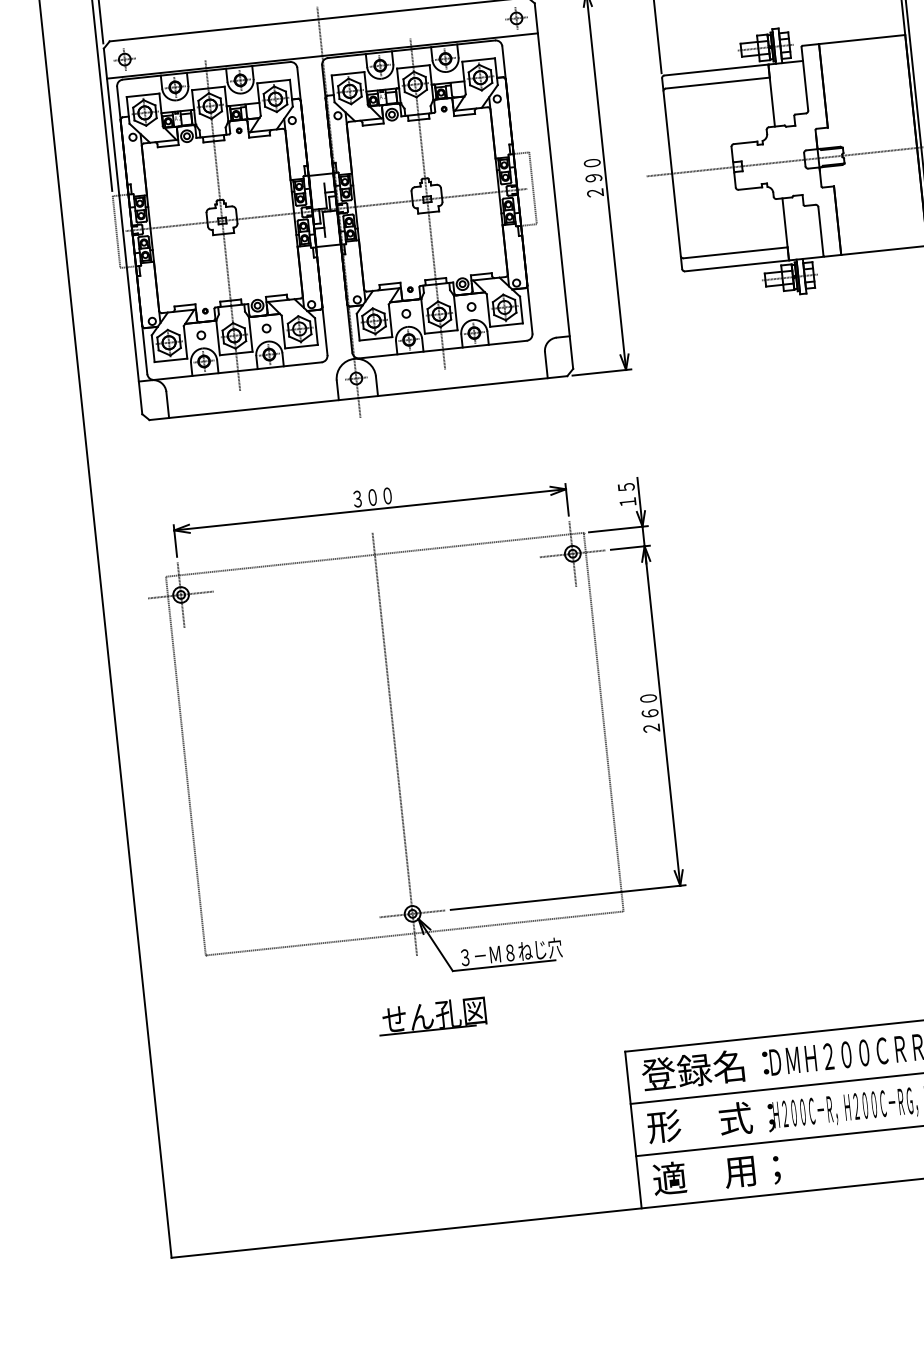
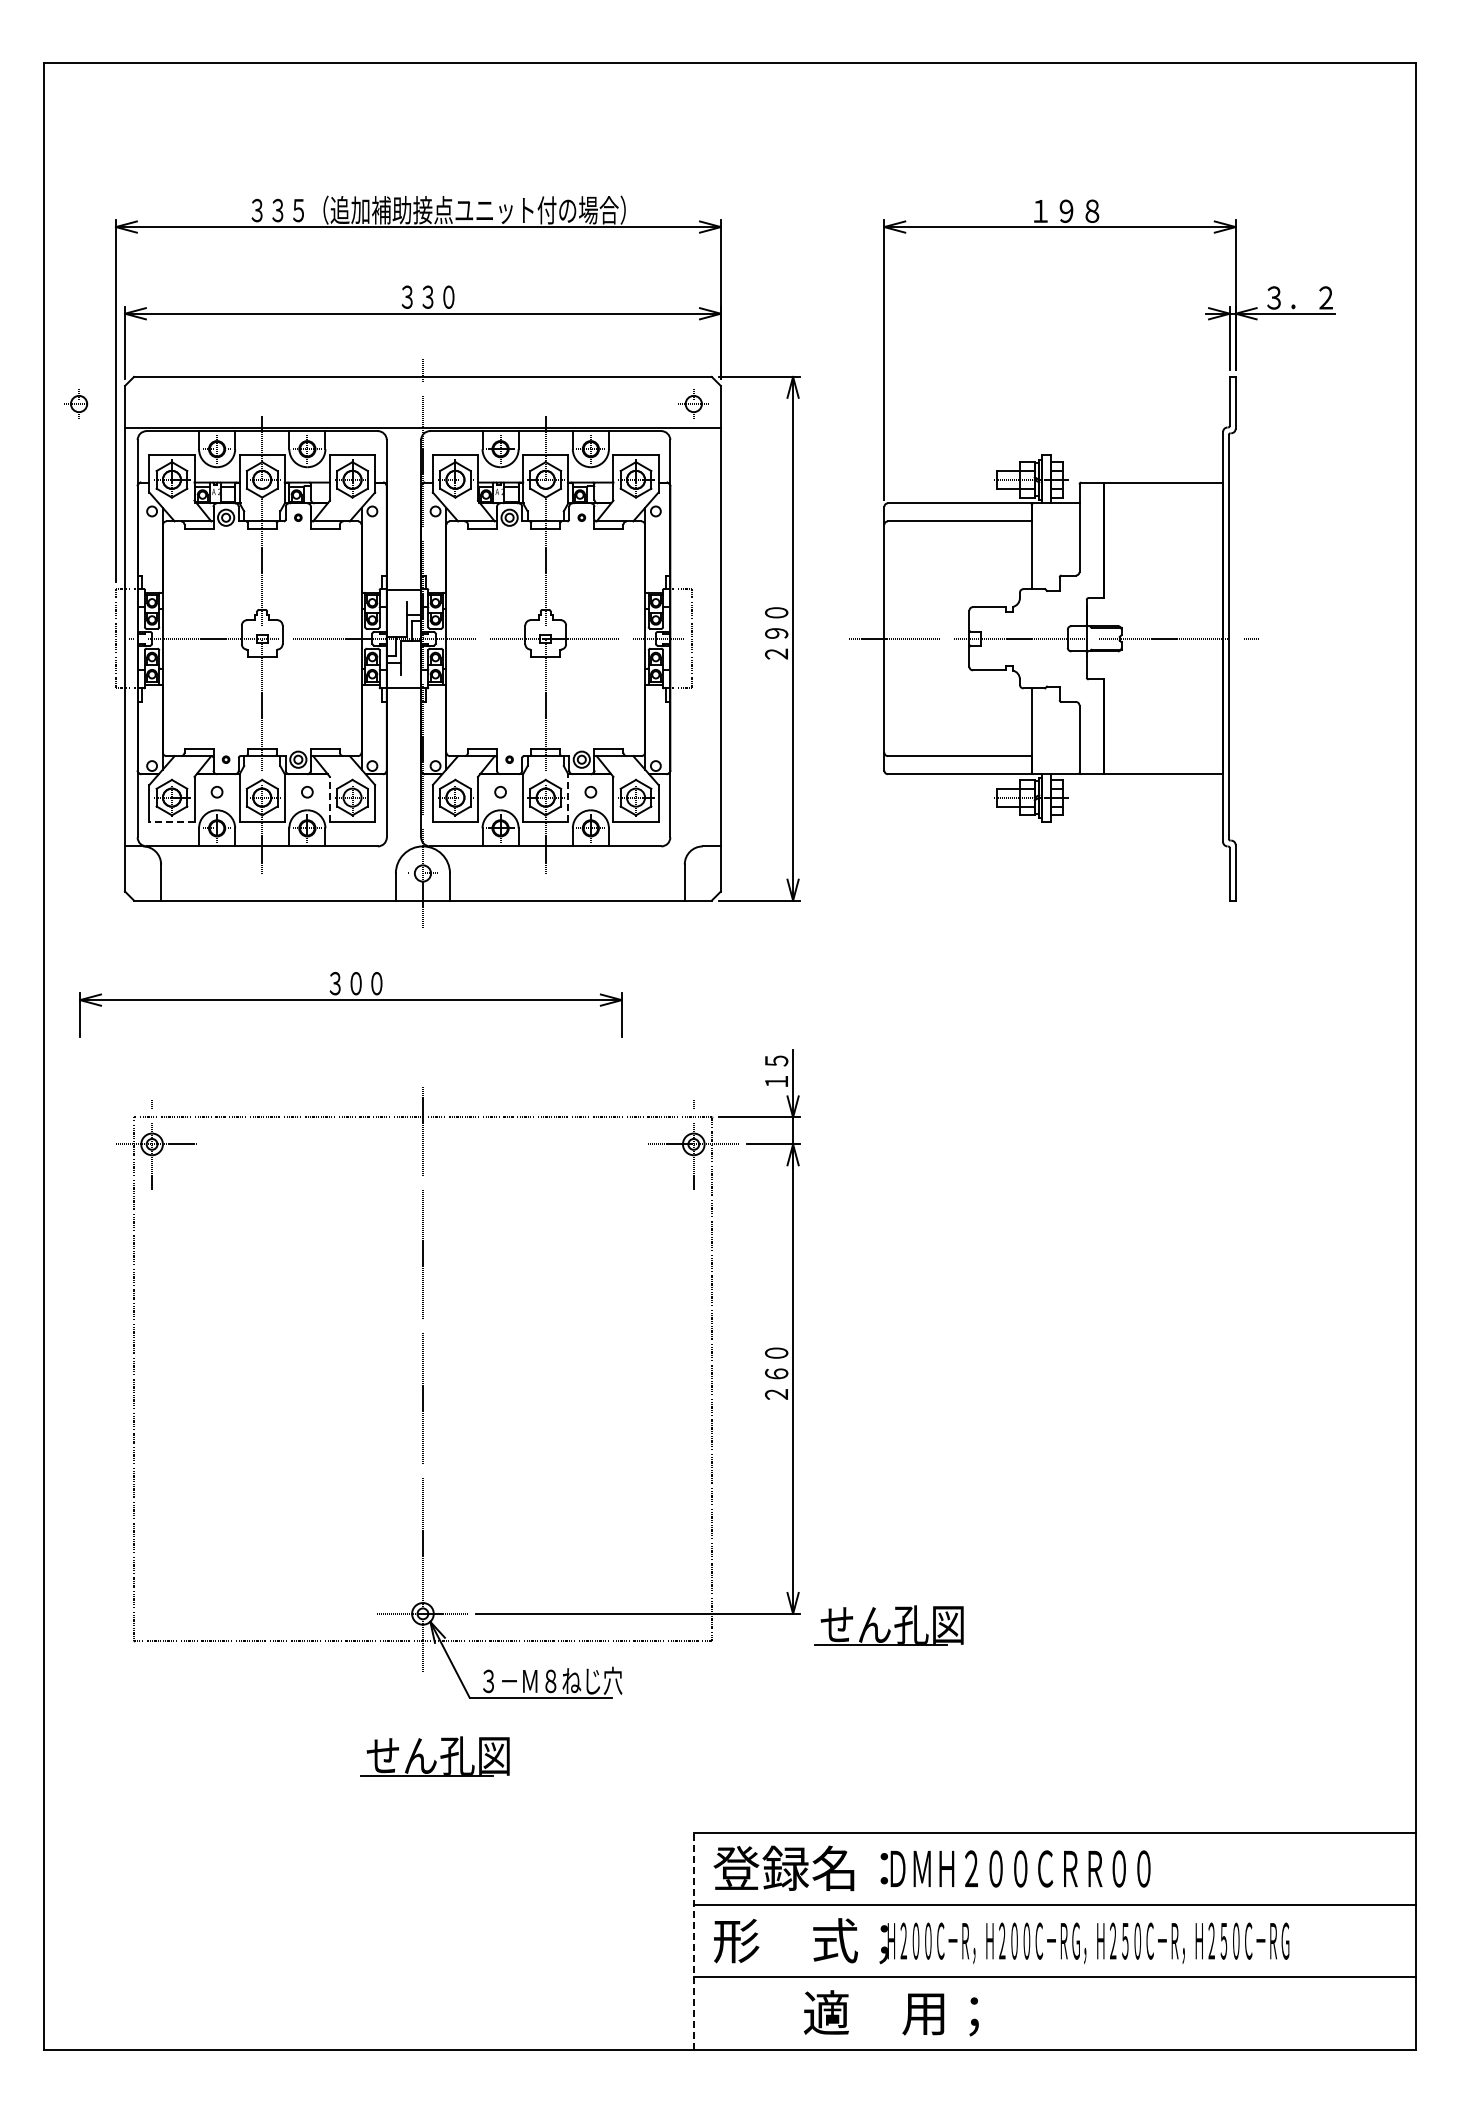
part: (122, 59) -> (76, 403), moved
line: (455, 313) -> (568, 798), solid -> dashed
line: (283, 332) -> (329, 799), solid -> dashed
line: (170, 360) -> (171, 822), solid -> dashed
part: (370, 513) -> (350, 1004), moved
part: (750, 886) -> (888, 1625), added
line: (633, 1129) -> (693, 1940), solid -> dashed
text: (716, 1174) -> (891, 2013), moved

